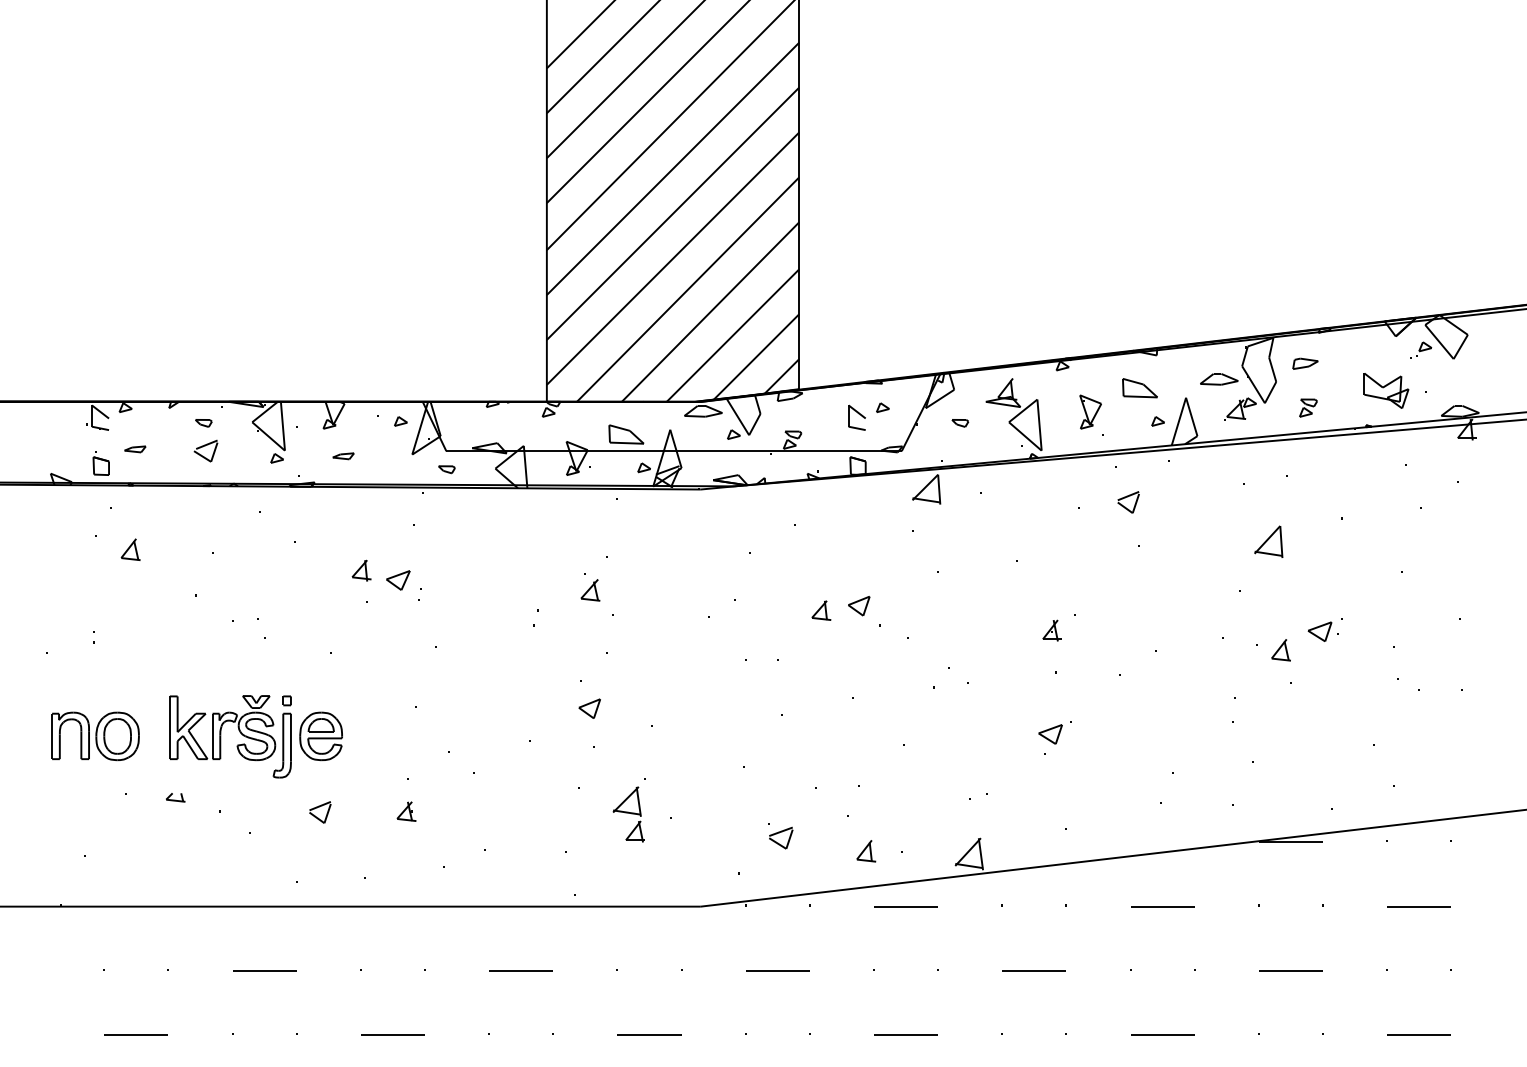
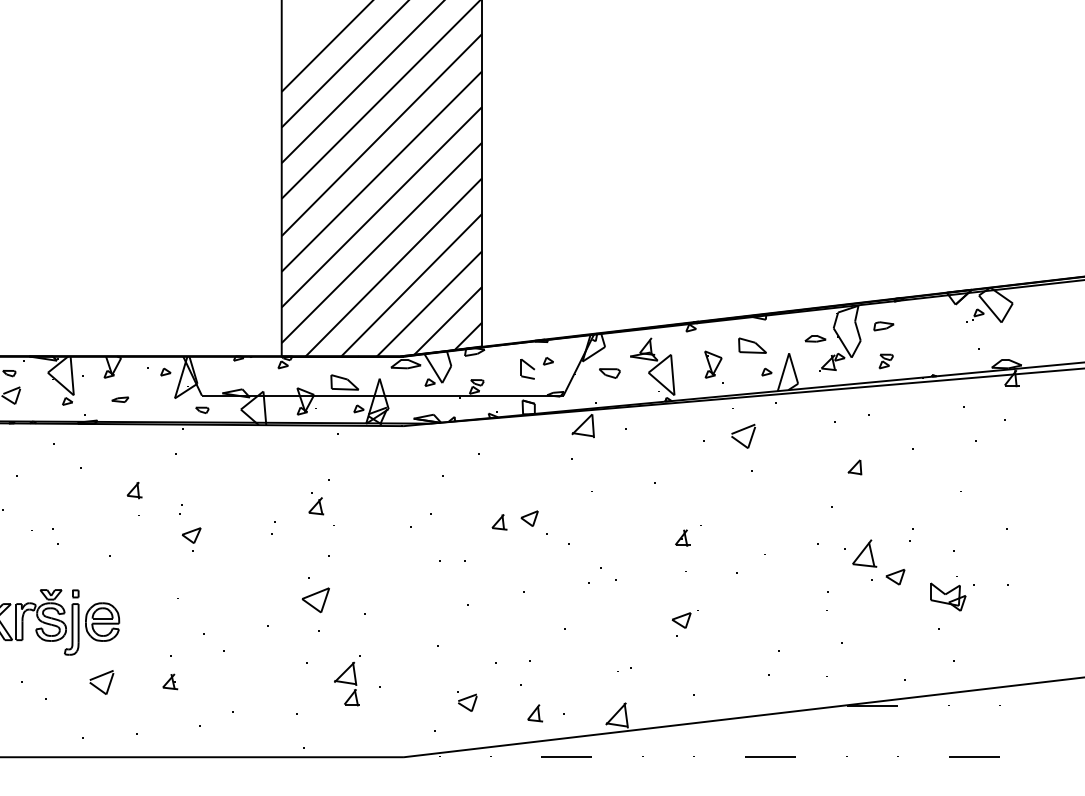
part: (1219, 379) -> (815, 338), size x0.7
part: (1386, 390) -> (948, 596), moved
part: (960, 423) -> (610, 373), size x1.6
part: (1128, 502) -> (743, 436), size x1.4
part: (1268, 541) -> (854, 467), size x0.6
part: (398, 580) -> (191, 535), moved
part: (1319, 631) -> (895, 576), moved
part: (1280, 650) -> (864, 553), size x1.6
part: (589, 708) -> (315, 599), size x1.6
part: (320, 812) -> (102, 682), size x1.4

